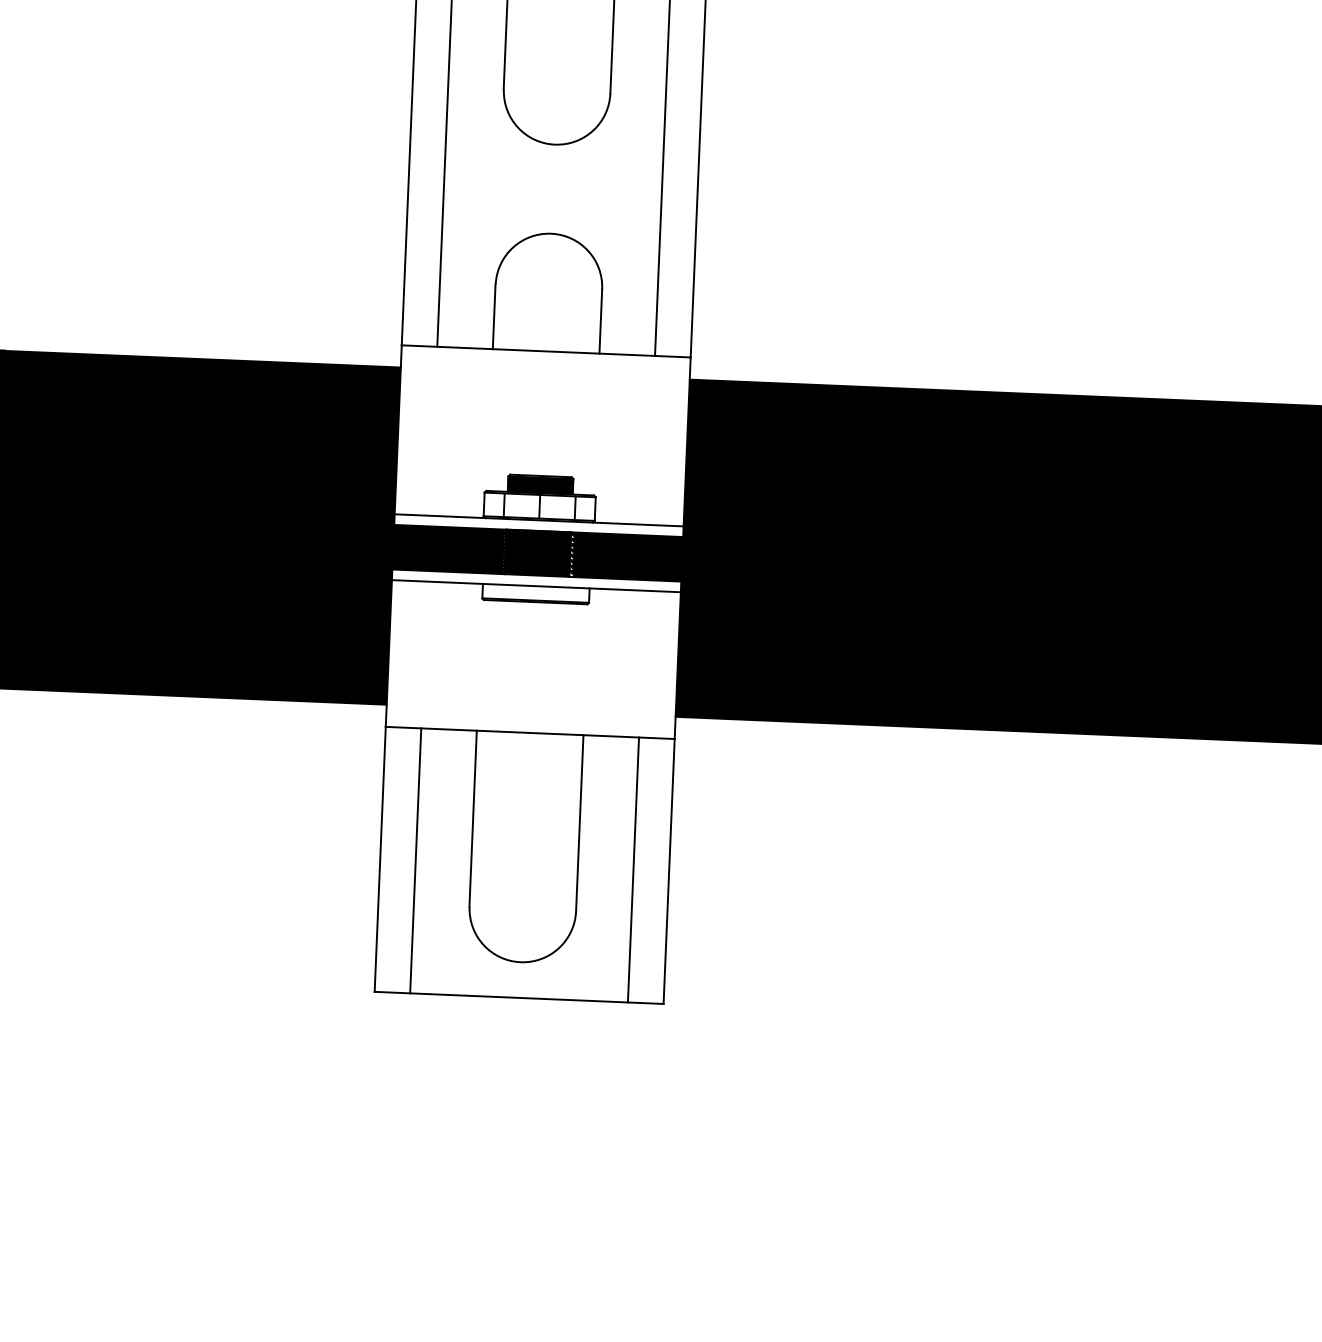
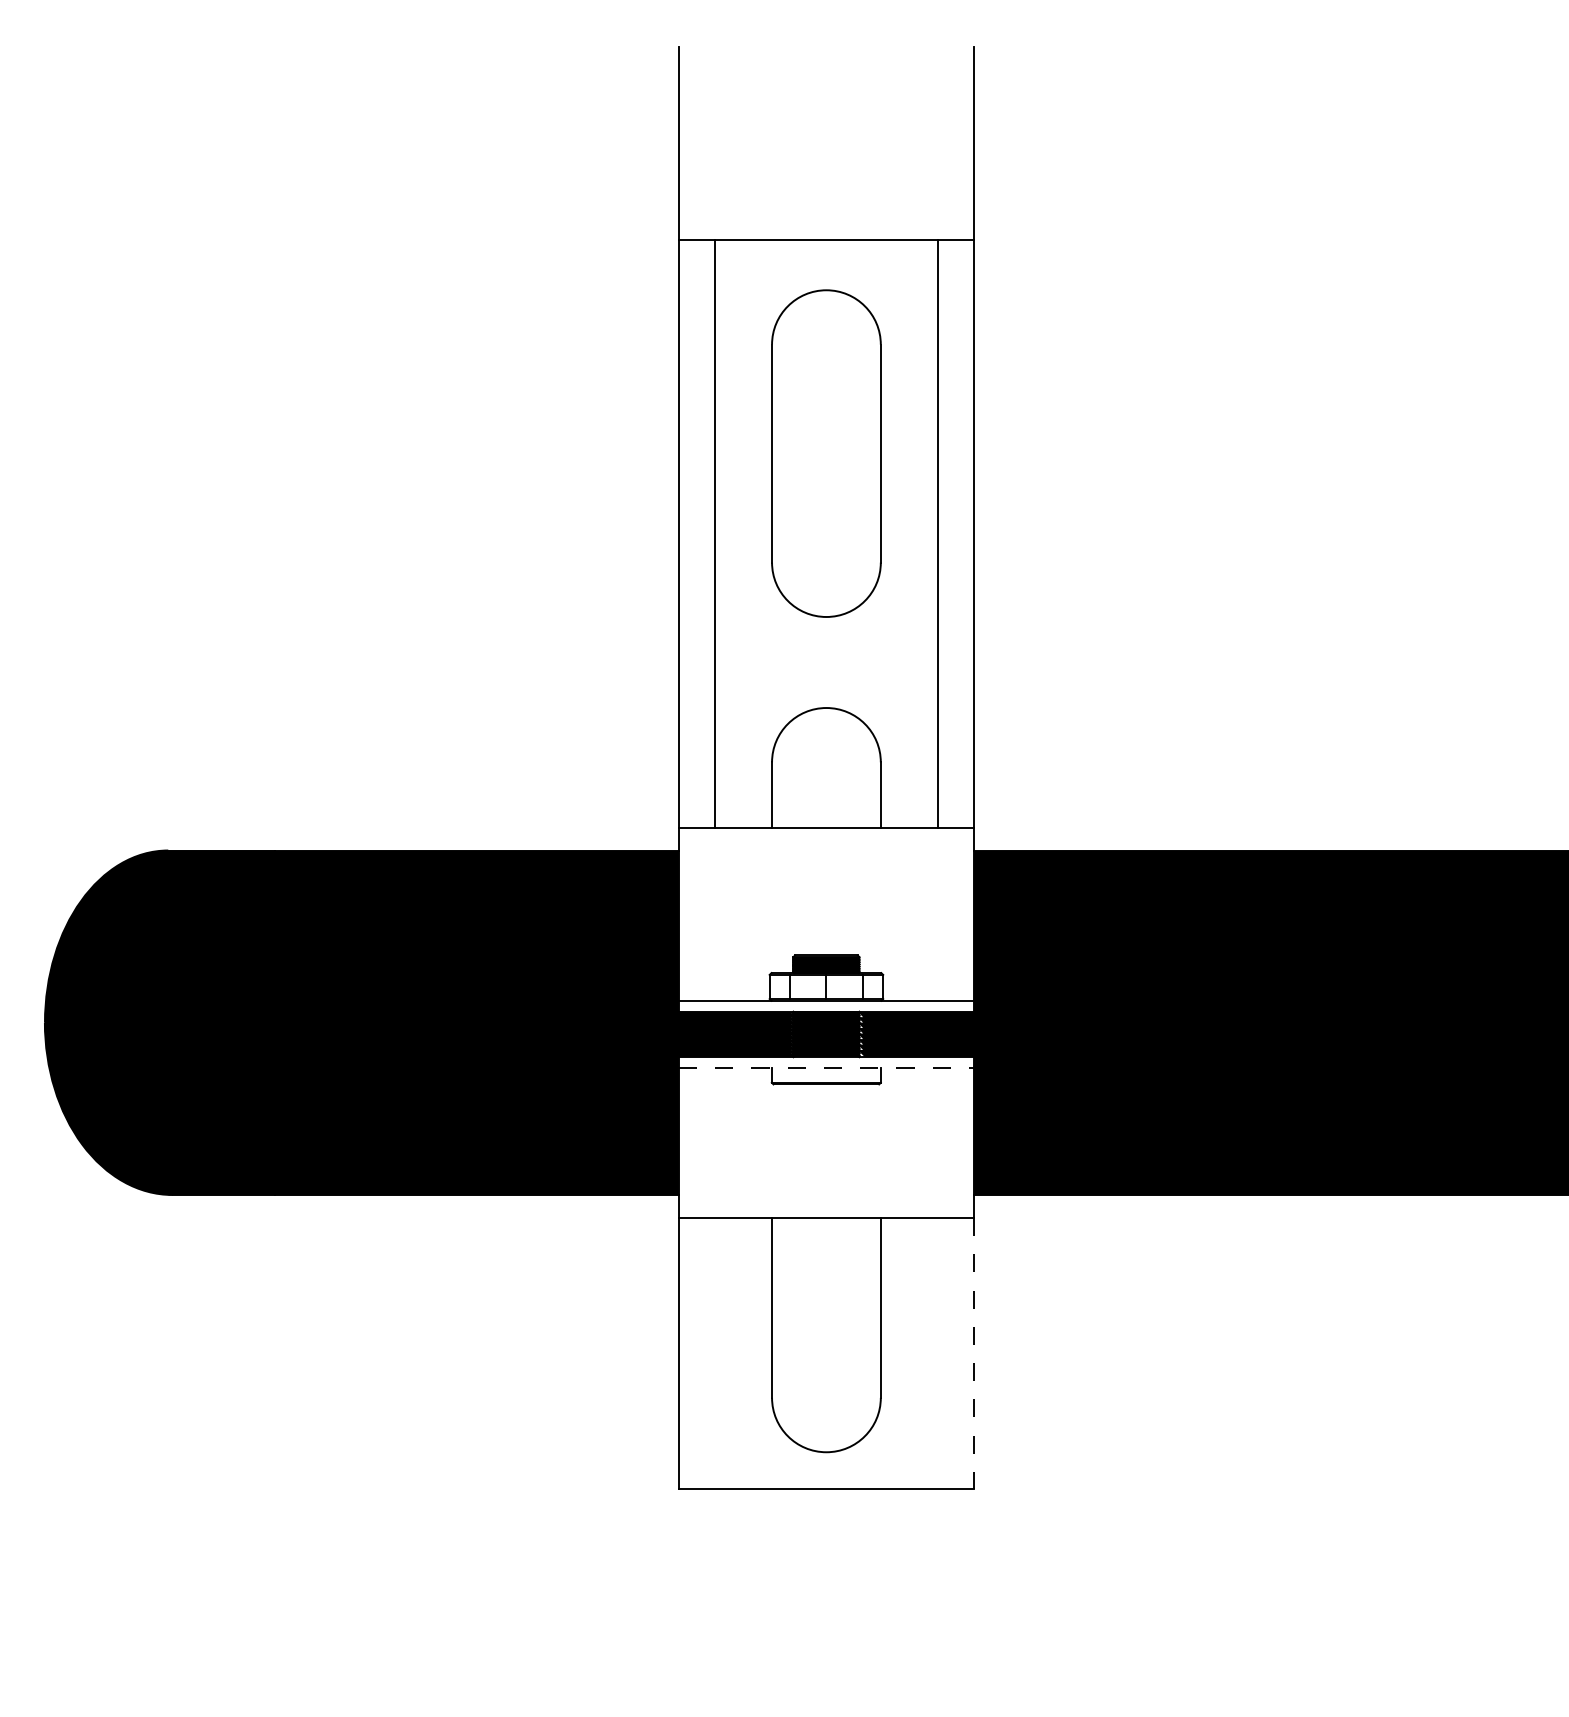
line: (536, 586) -> (826, 1068), solid -> dashed
line: (416, 861) -> (715, 1353), removed
line: (633, 870) -> (937, 1353), removed
line: (669, 871) -> (974, 1353), solid -> dashed

